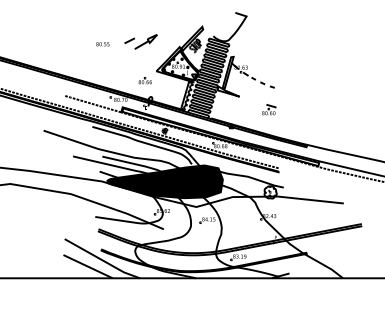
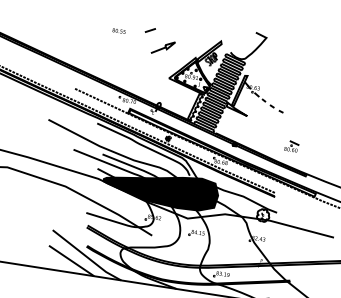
line: (129, 40) -> (150, 30), moved
text: (102, 44) -> (118, 31), moved
part: (144, 80) -> (155, 85), removed
part: (269, 109) -> (292, 146), moved

